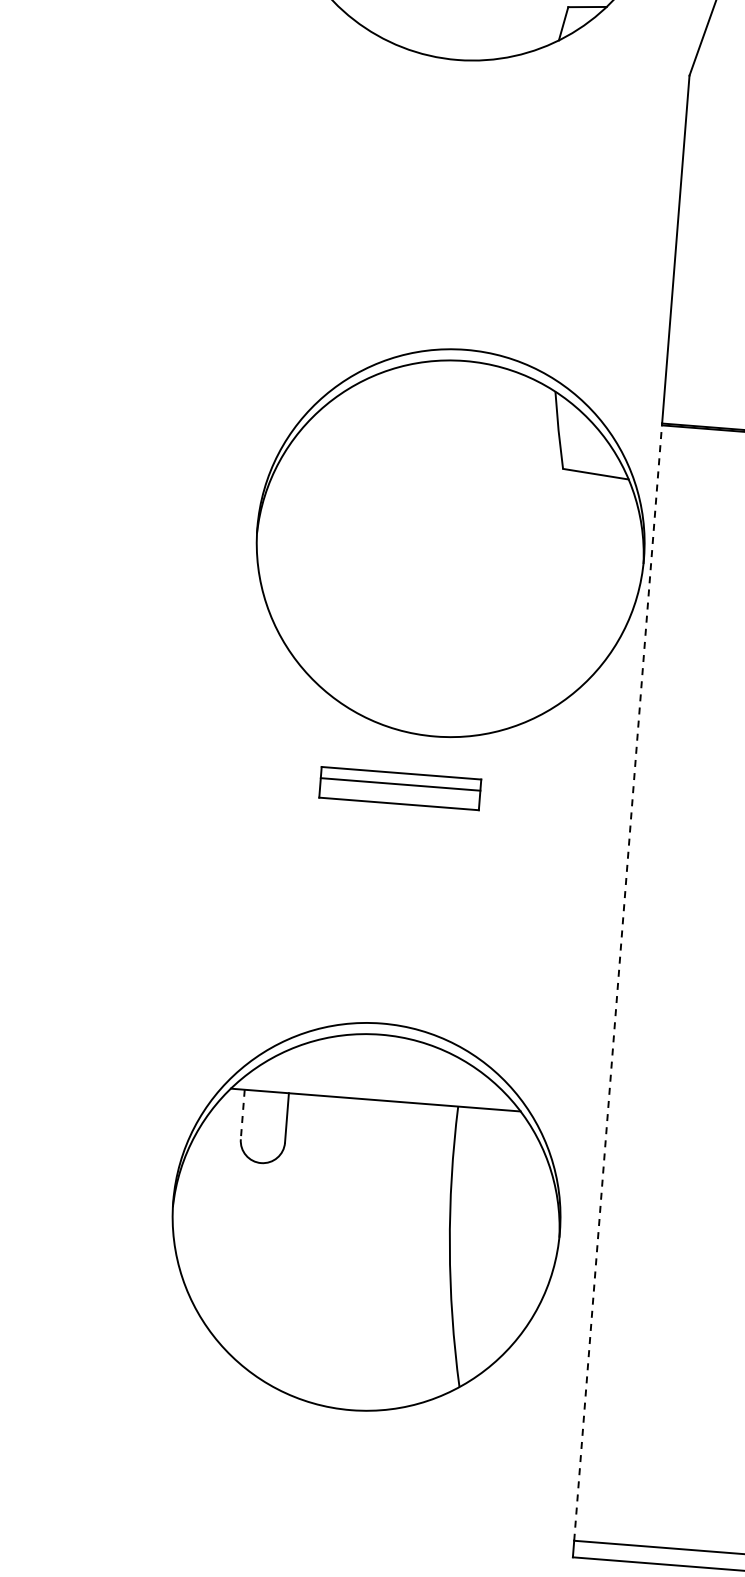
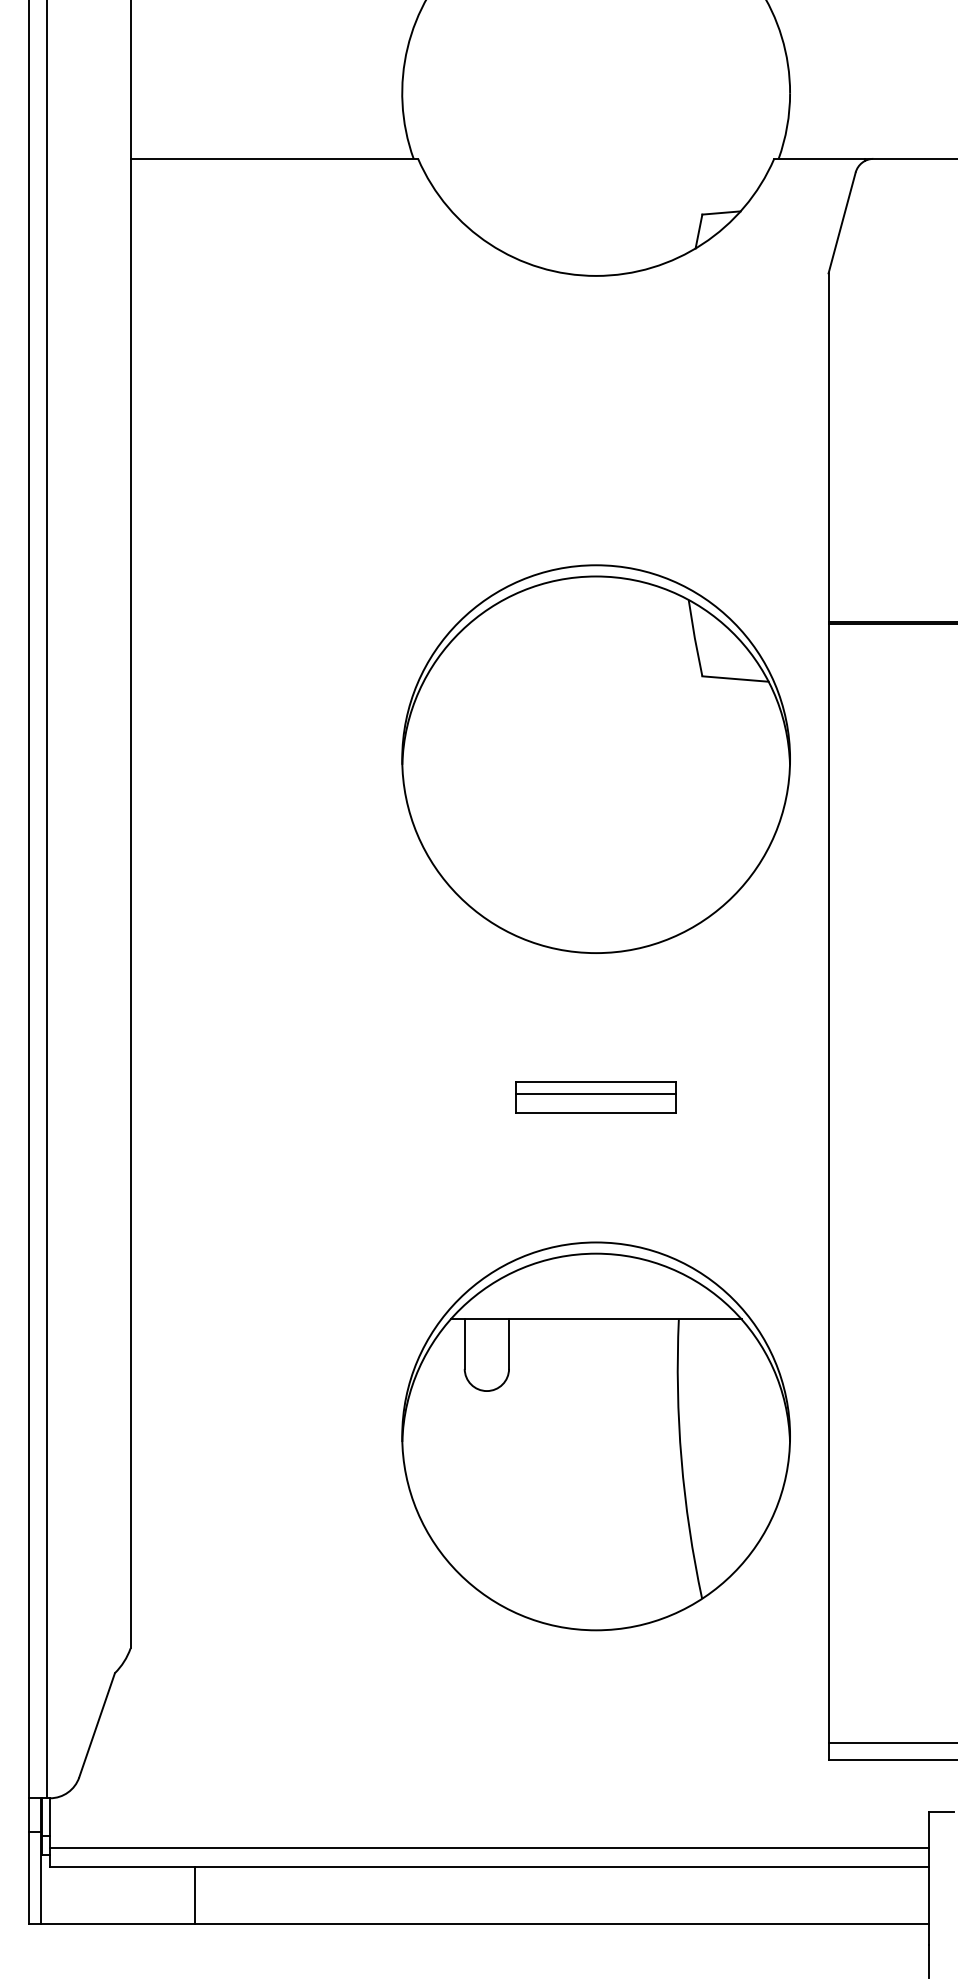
part: (450, 542) -> (595, 758), moved
part: (399, 788) -> (595, 1097), moved
line: (618, 982) -> (828, 1183), dashed -> solid
line: (242, 1114) -> (464, 1344), dashed -> solid

